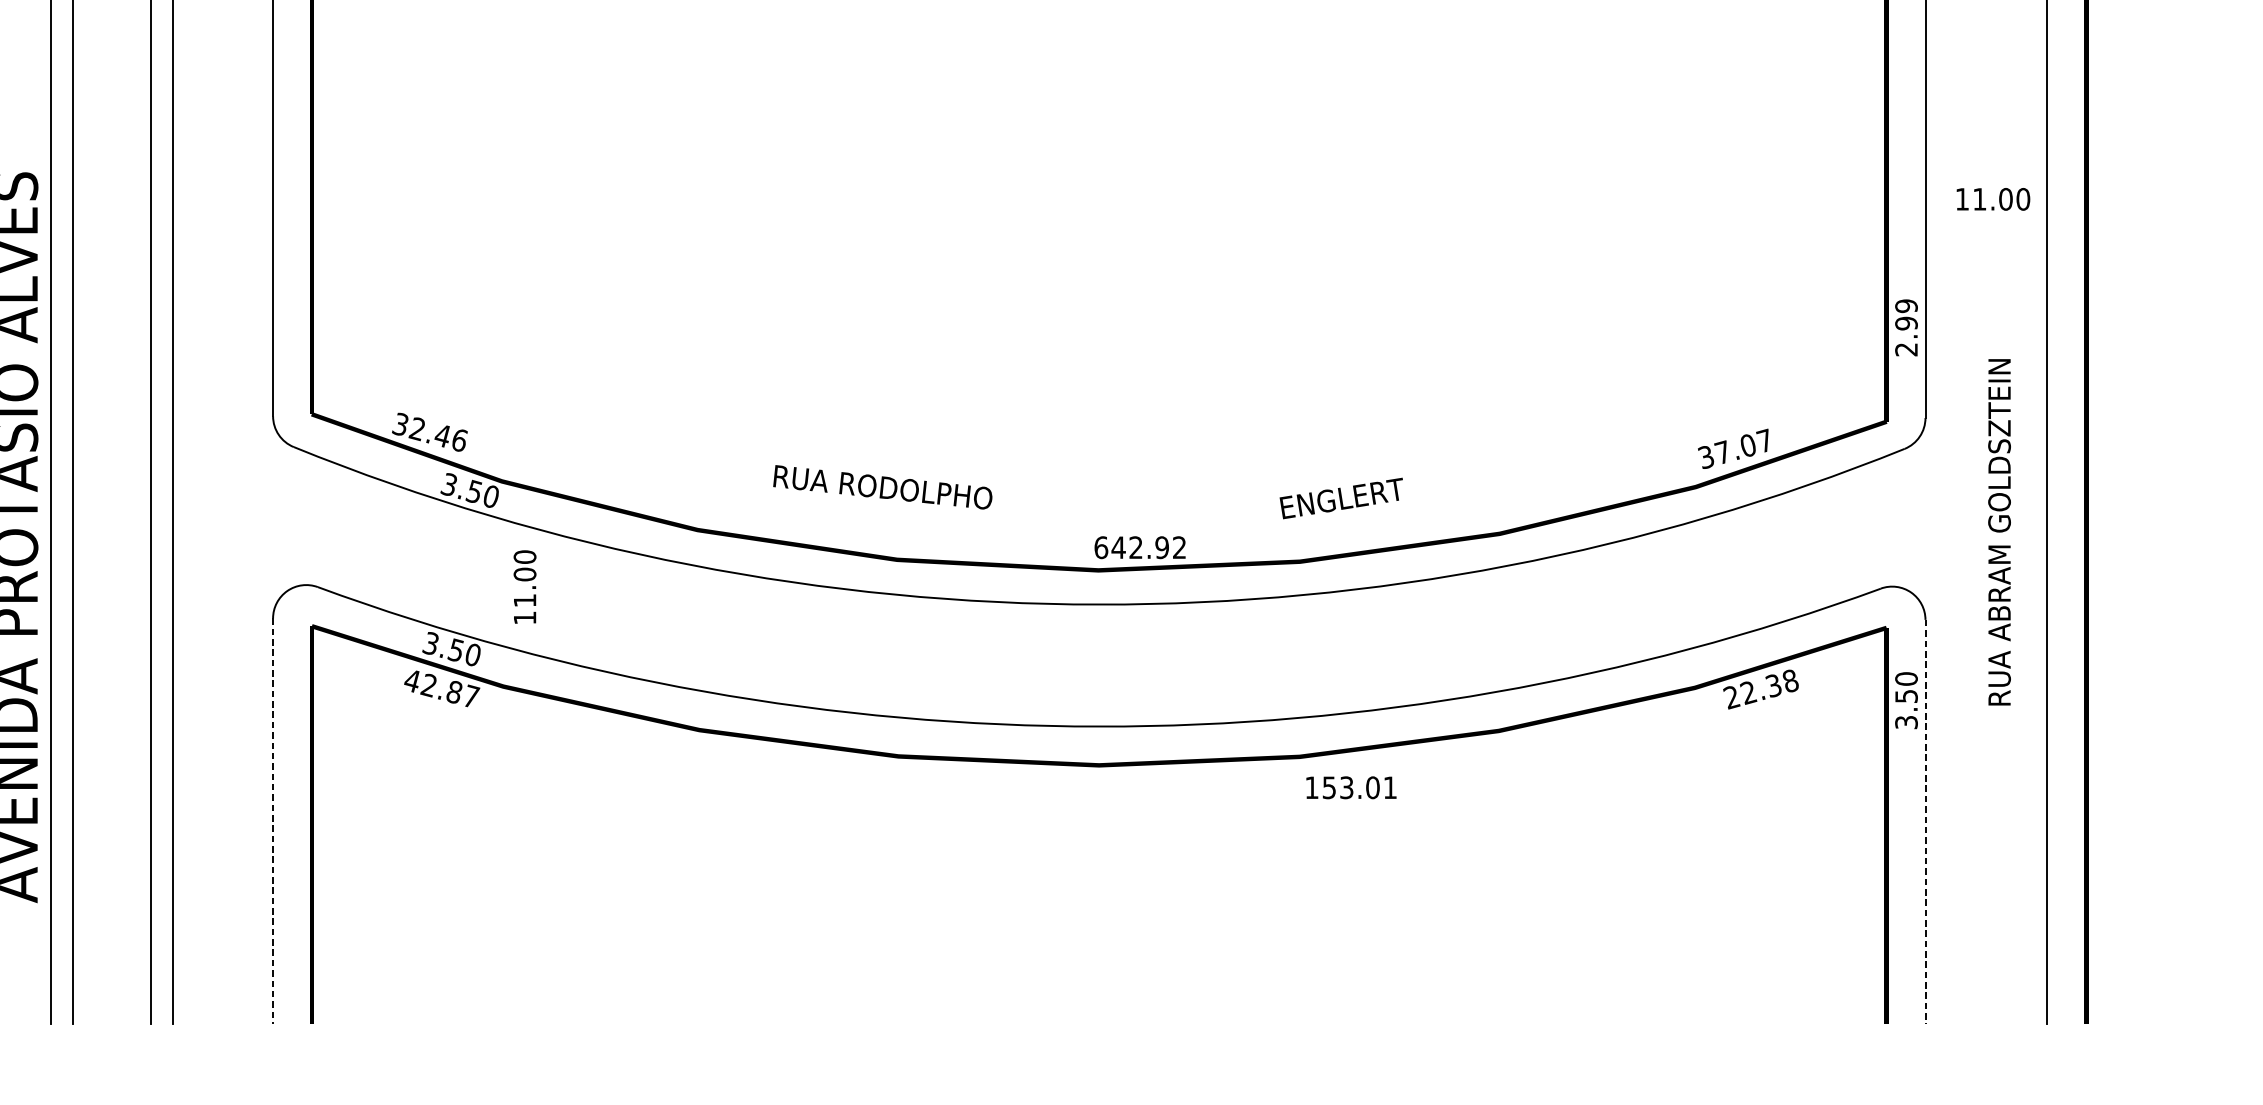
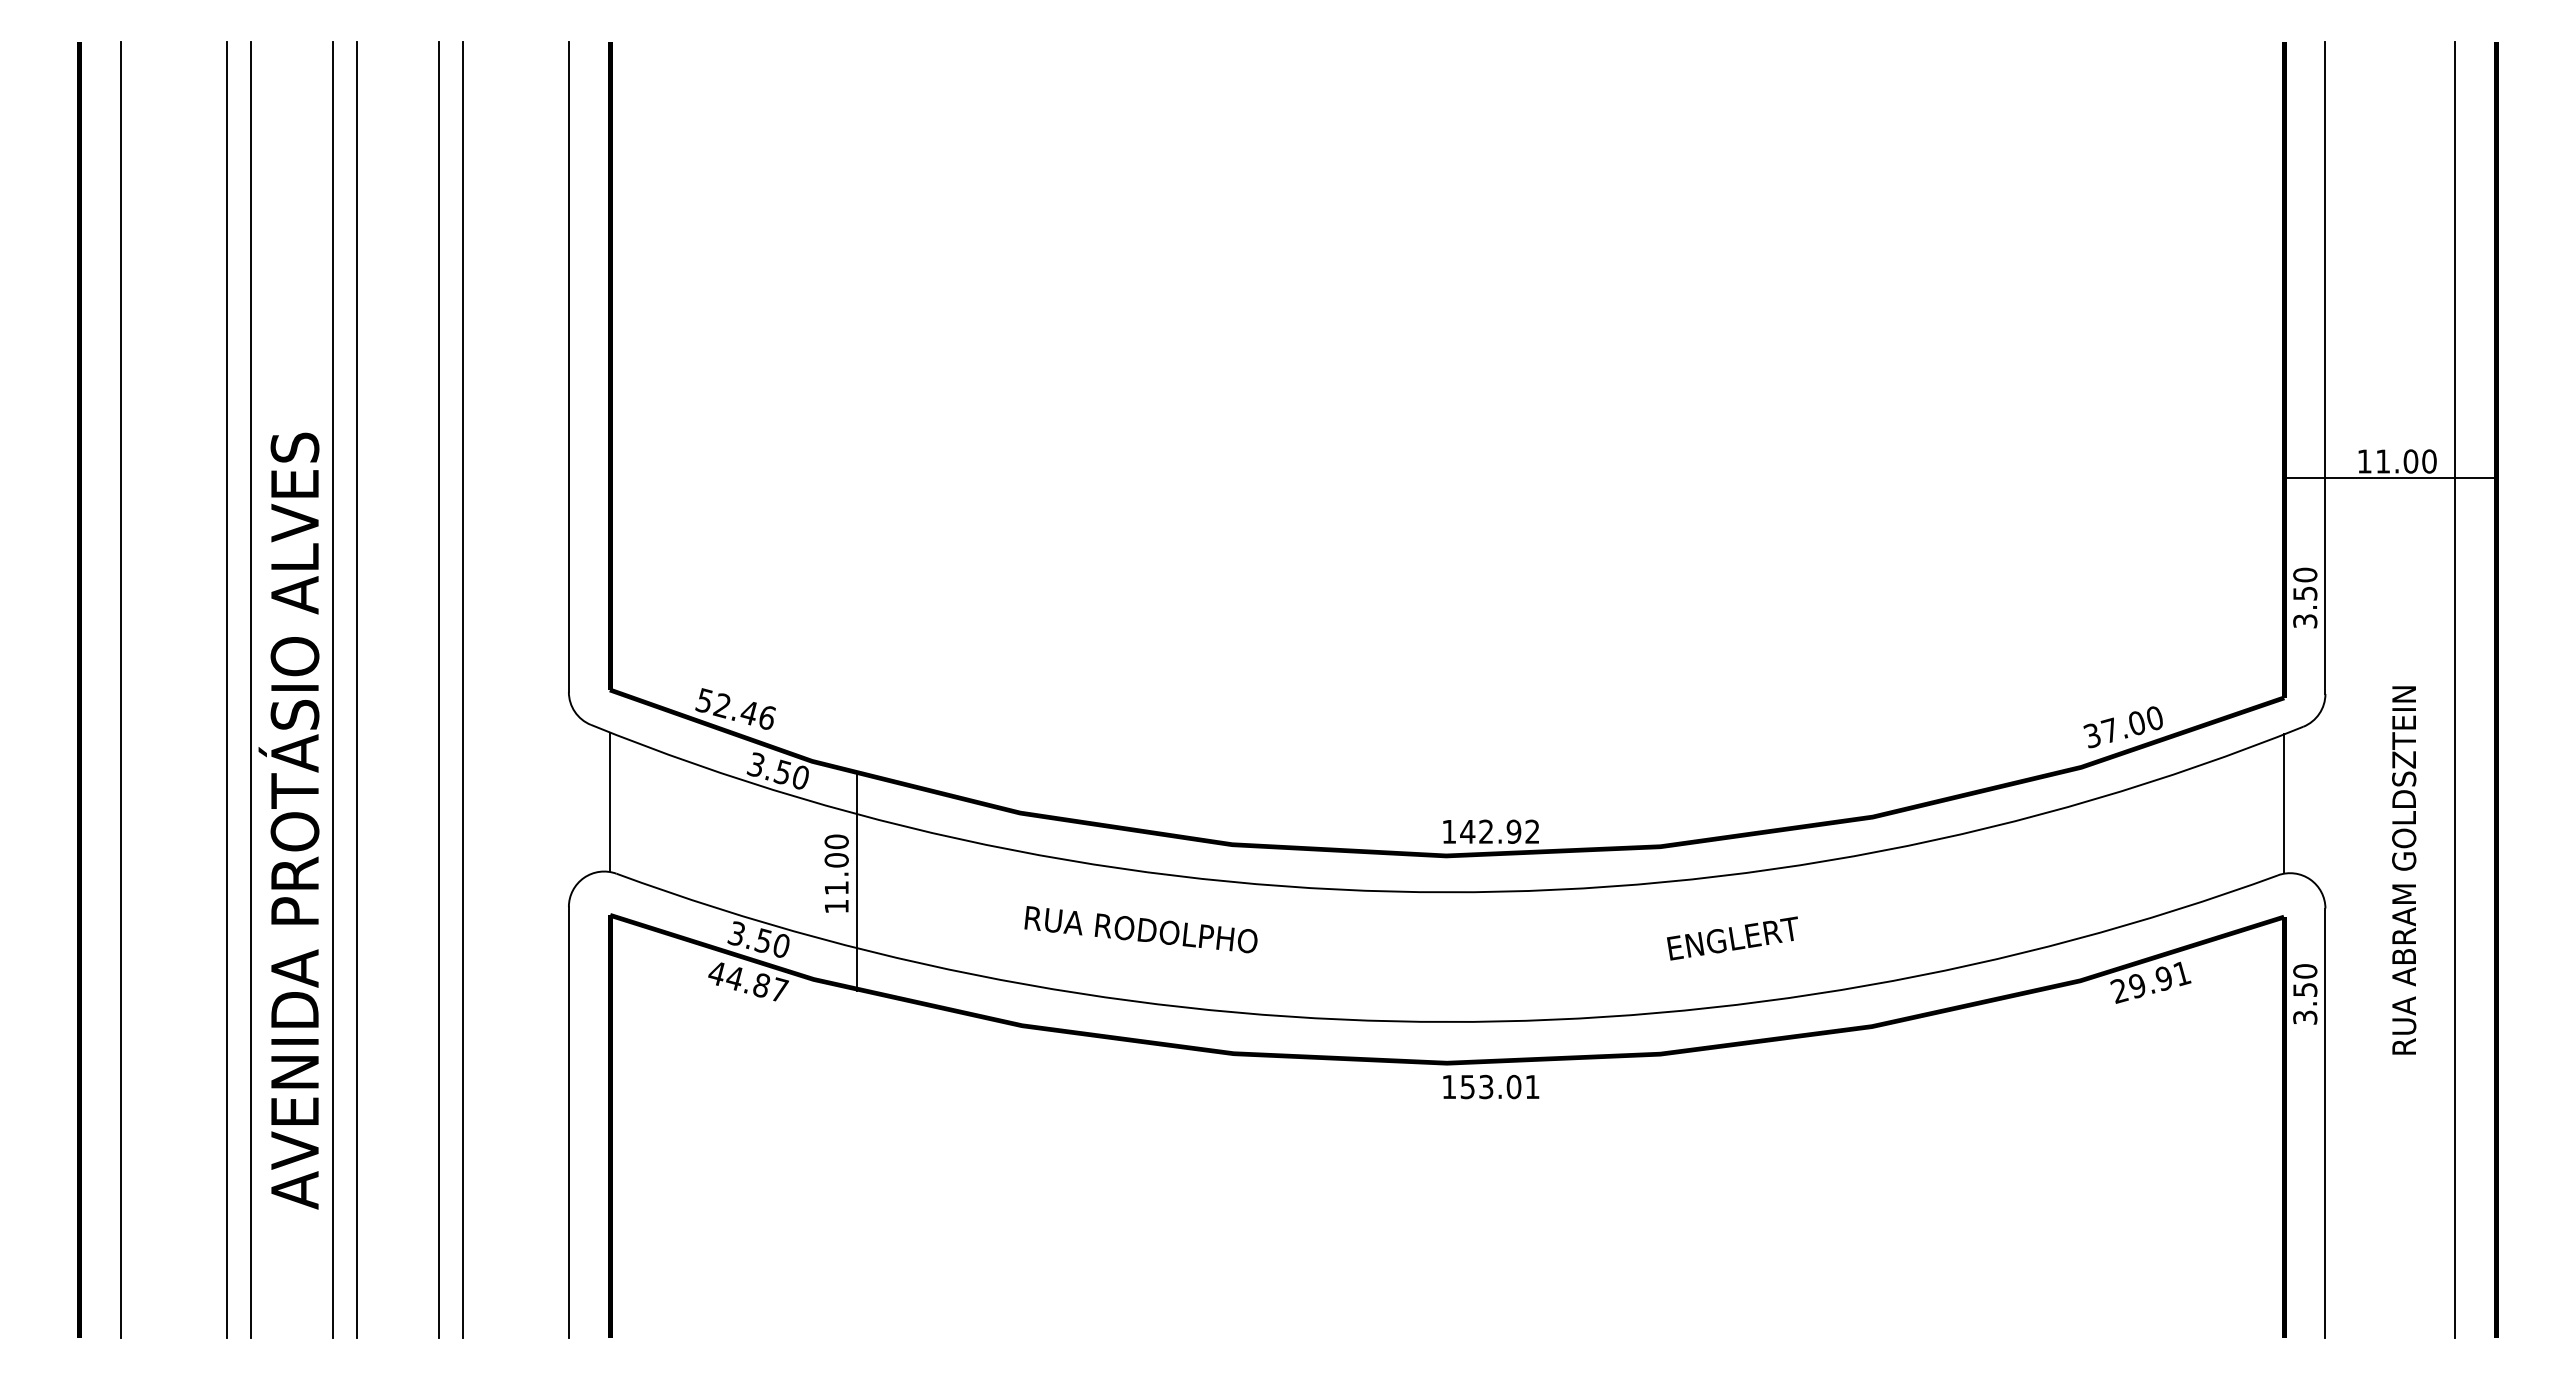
line: (1986, 215) -> (2390, 478), added
text: (1906, 327) -> (2305, 597), 2.99 -> 3.50
text: (399, 424) -> (703, 700), 32.46 -> 52.46
text: (1763, 440) -> (2153, 717), 37.07 -> 37.00
text: (882, 487) -> (1140, 929), moved
text: (1341, 498) -> (1732, 938), moved
line: (312, 519) -> (610, 801), added
line: (1886, 521) -> (2284, 803), added
text: (1999, 532) -> (2404, 870), moved
text: (1101, 547) -> (1449, 831), 642.92 -> 142.92
line: (544, 595) -> (857, 882), added
text: (427, 685) -> (733, 978), 42.87 -> 44.87
text: (1769, 686) -> (2159, 979), 22.38 -> 29.91
text: (1351, 787) -> (1491, 1086), moved
line: (272, 821) -> (568, 1122), dashed -> solid
line: (1925, 822) -> (2325, 1123), dashed -> solid

